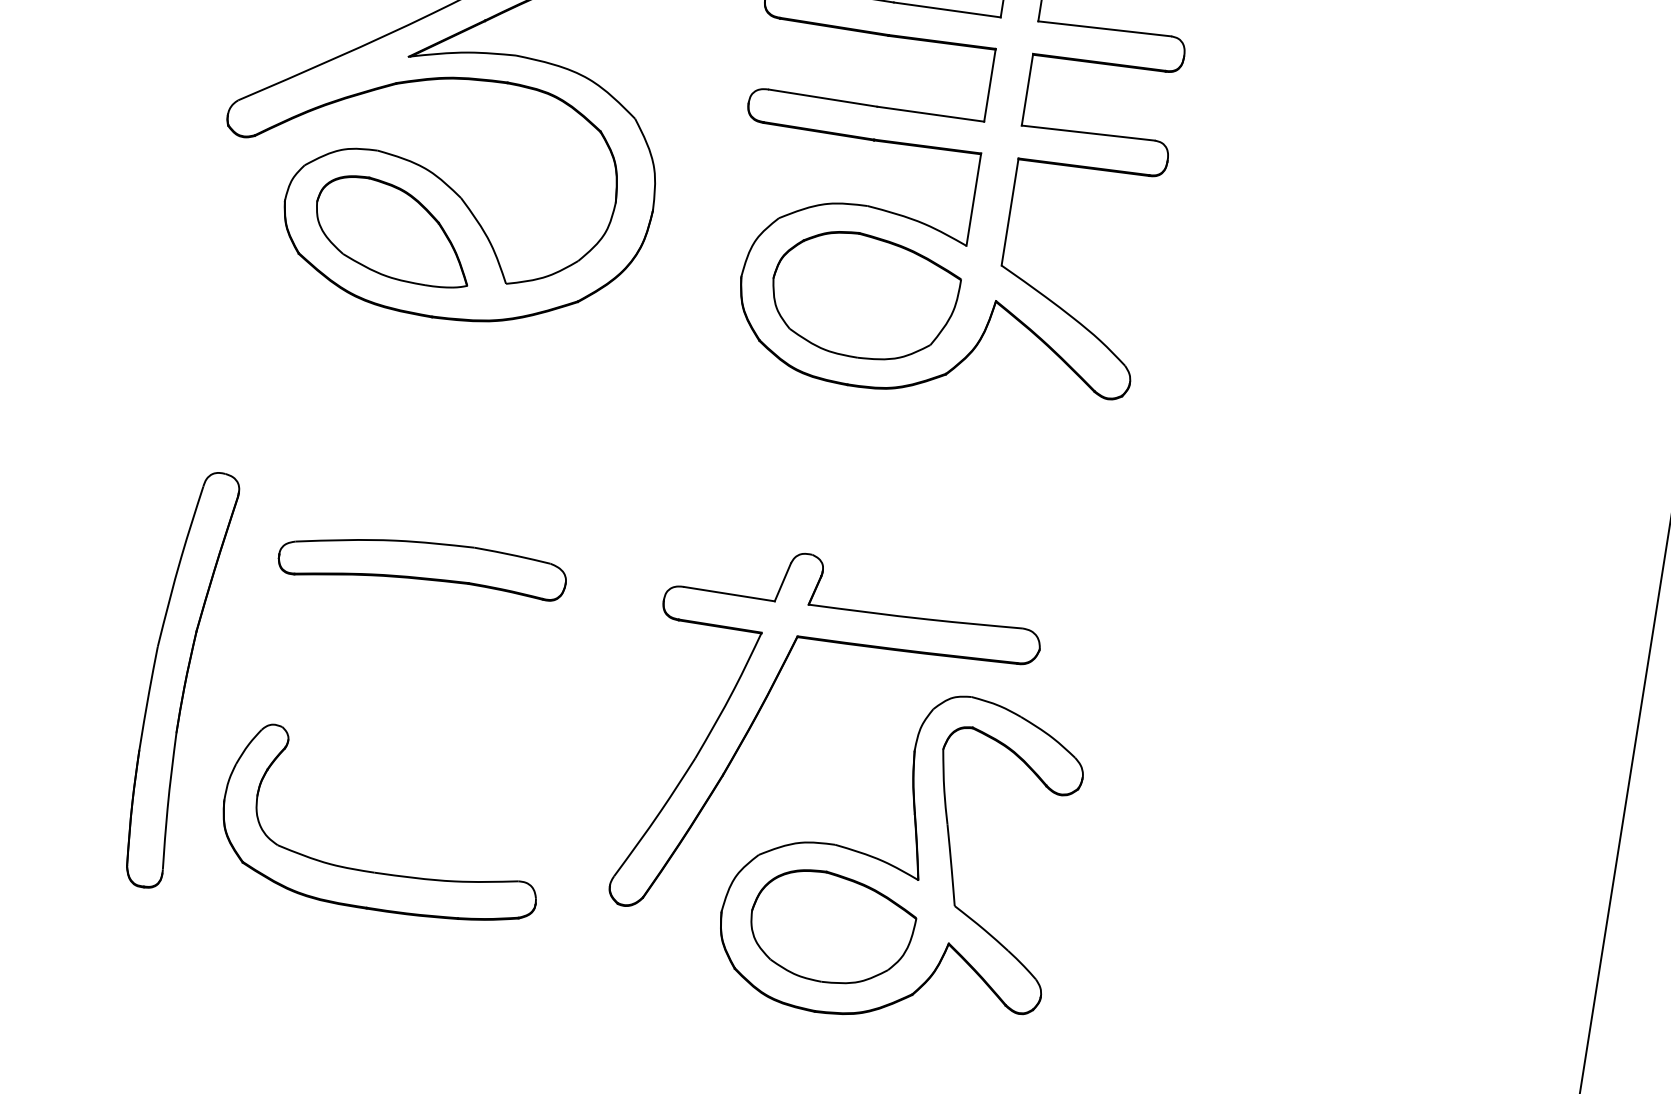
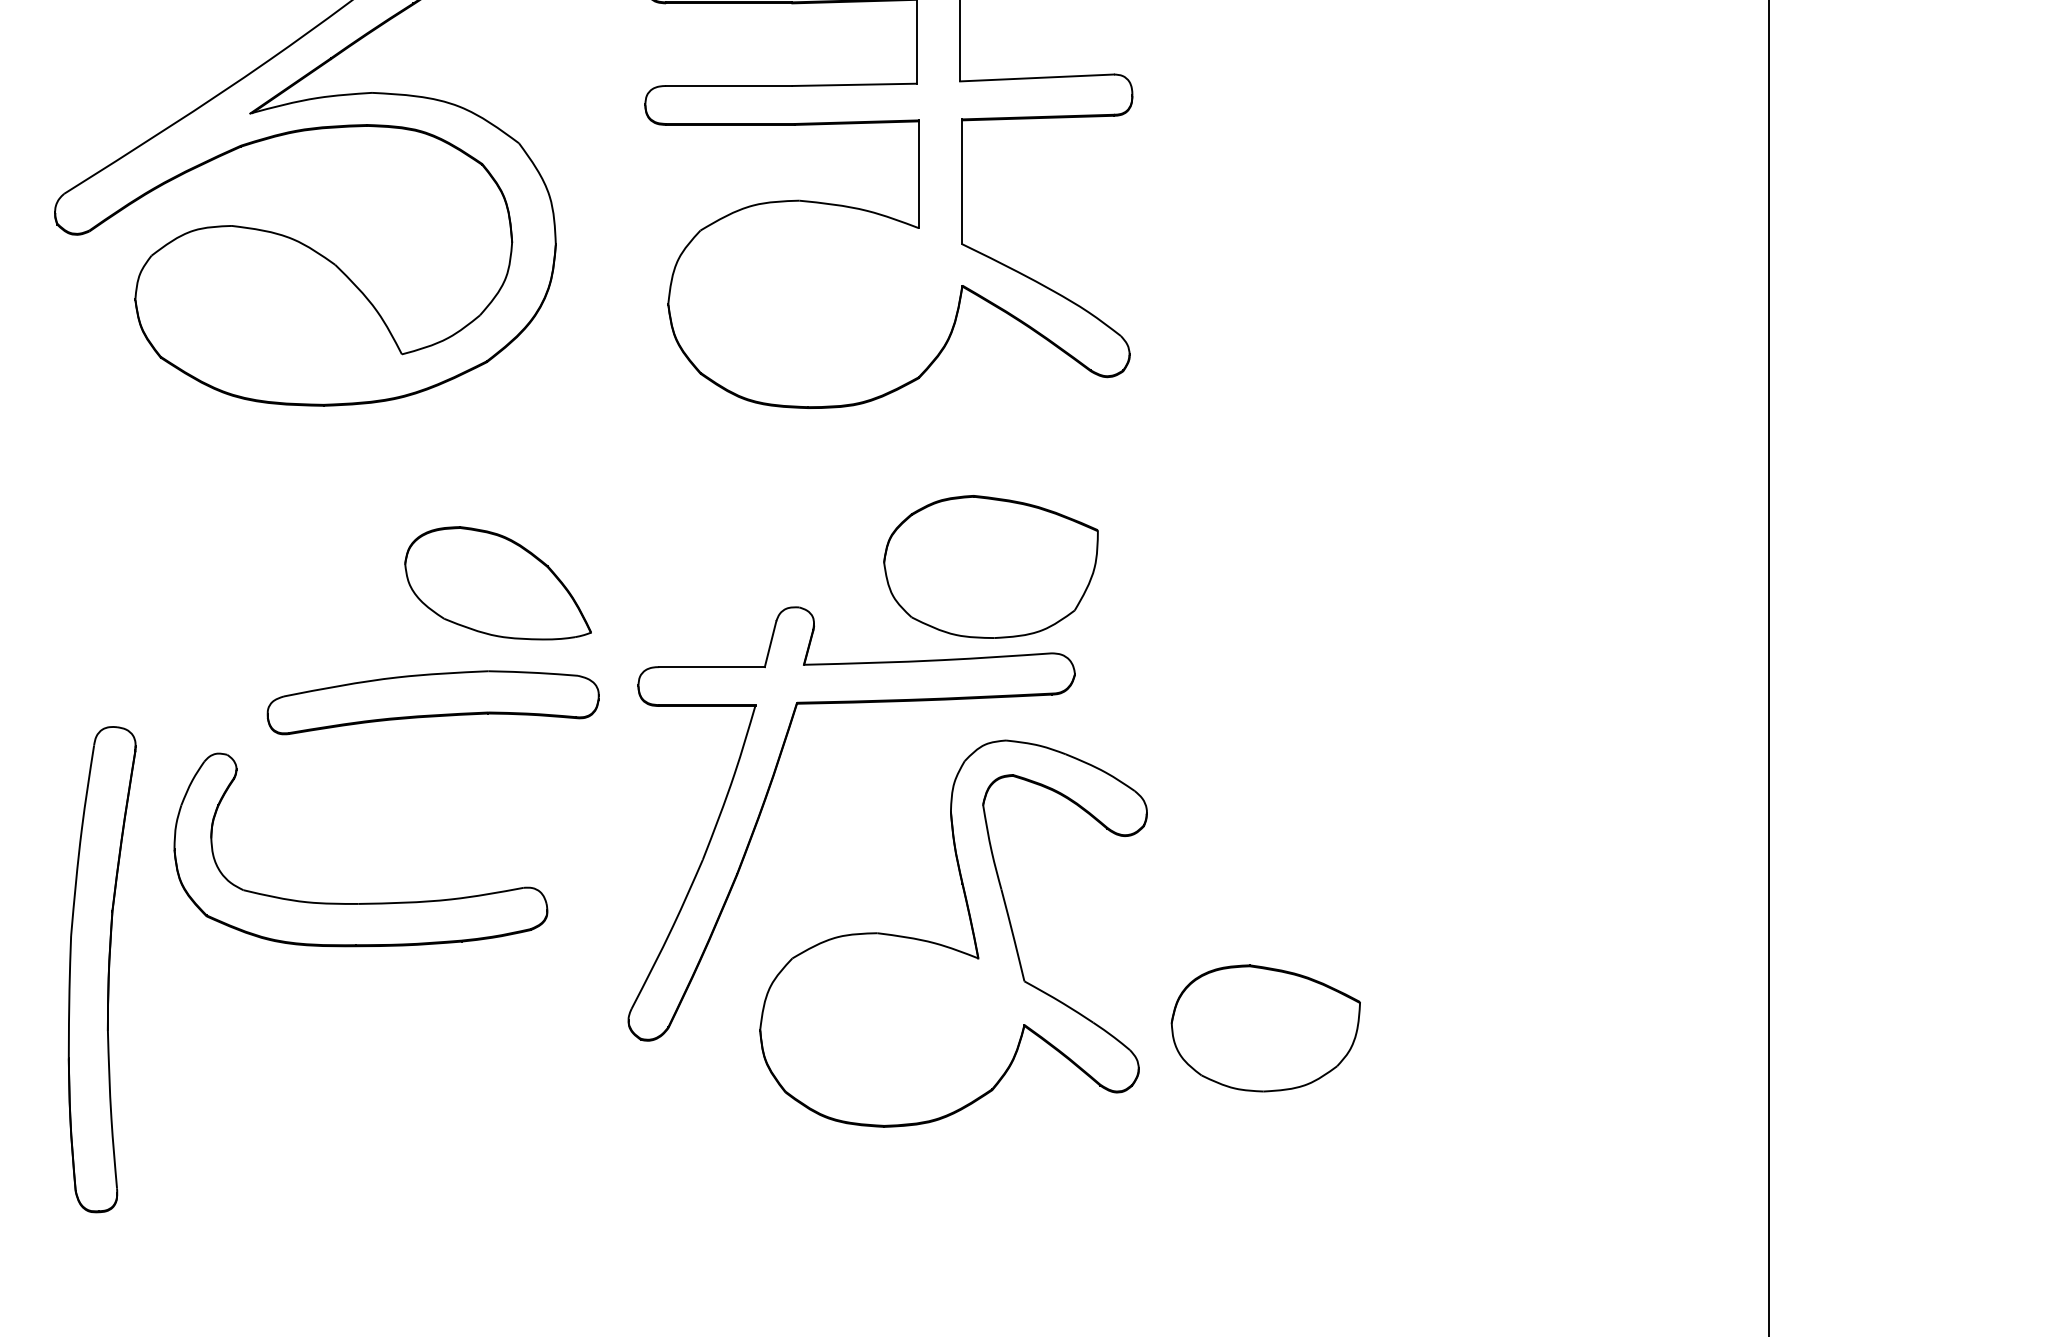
part: (393, 231) -> (497, 583), moved
part: (864, 295) -> (990, 566), moved
part: (422, 566) -> (432, 702), moved
part: (179, 679) -> (101, 969), moved
part: (379, 872) -> (364, 902), moved
part: (831, 928) -> (1265, 1028), moved

